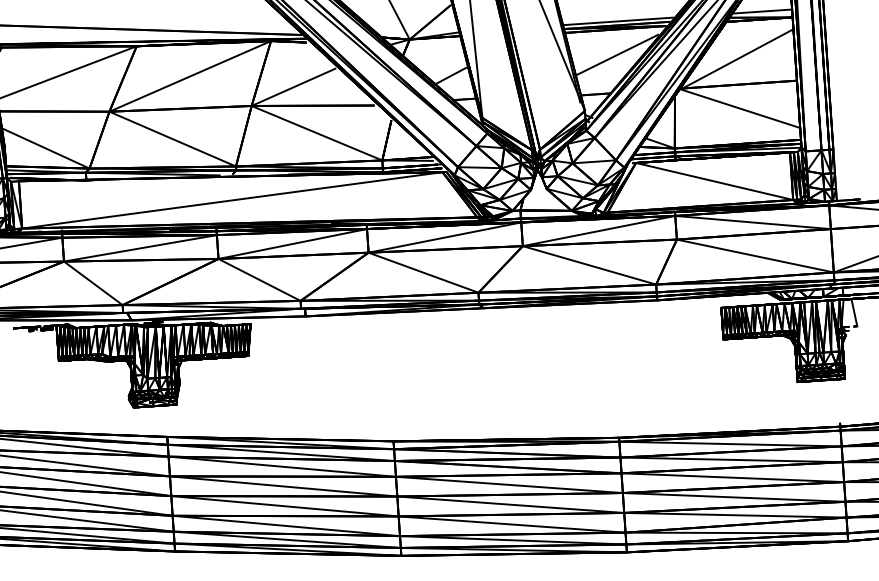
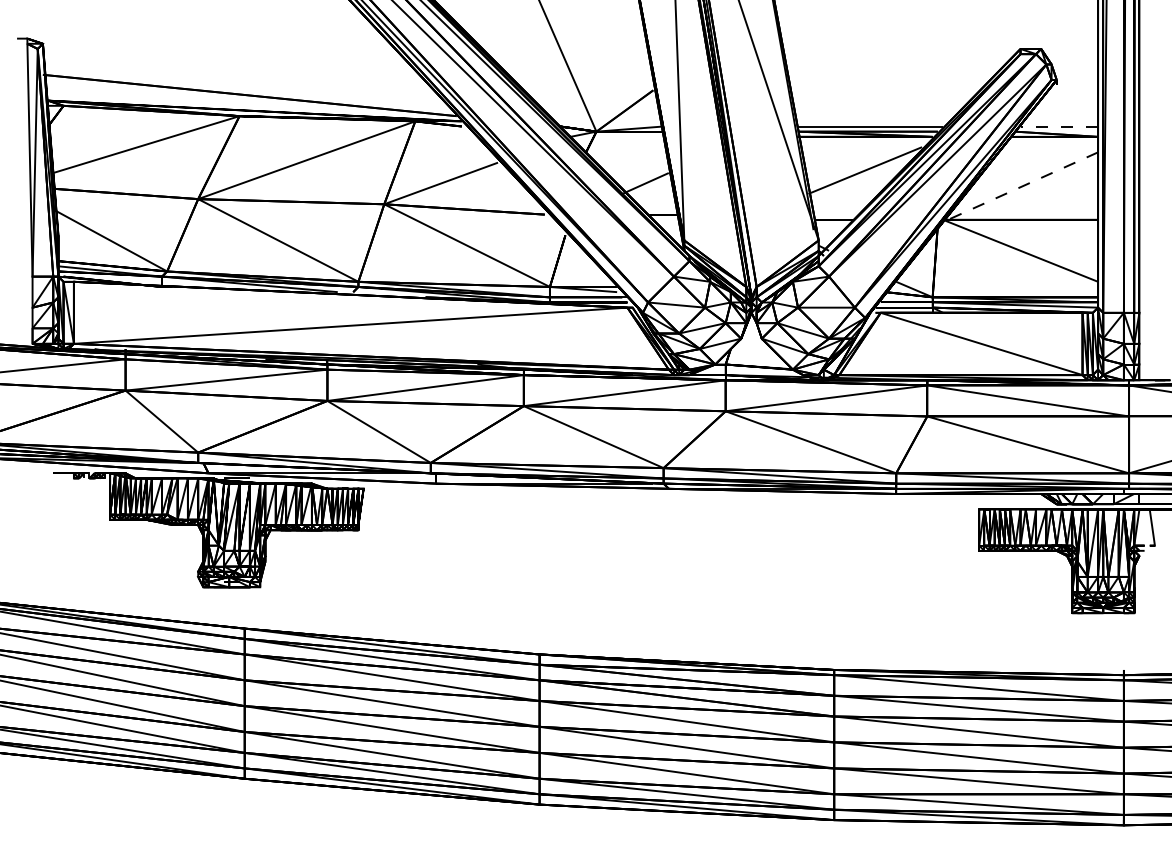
line: (762, 11) -> (1059, 126), solid -> dashed
line: (737, 59) -> (1022, 186), solid -> dashed

